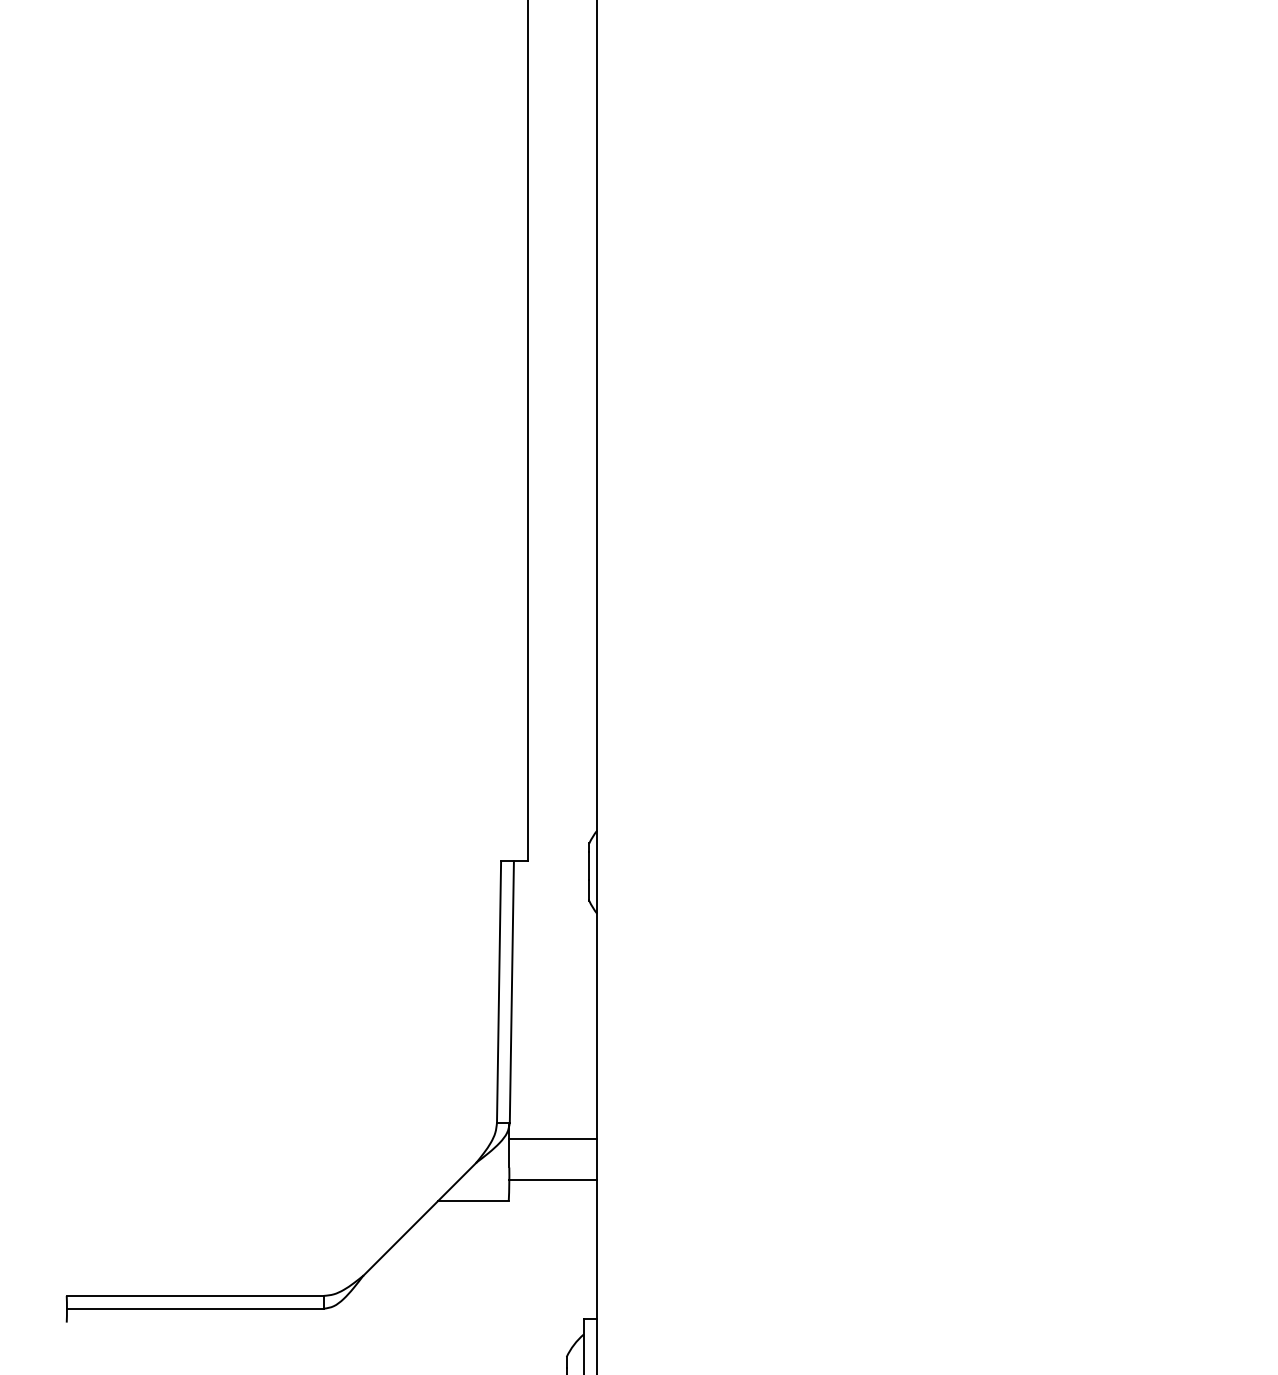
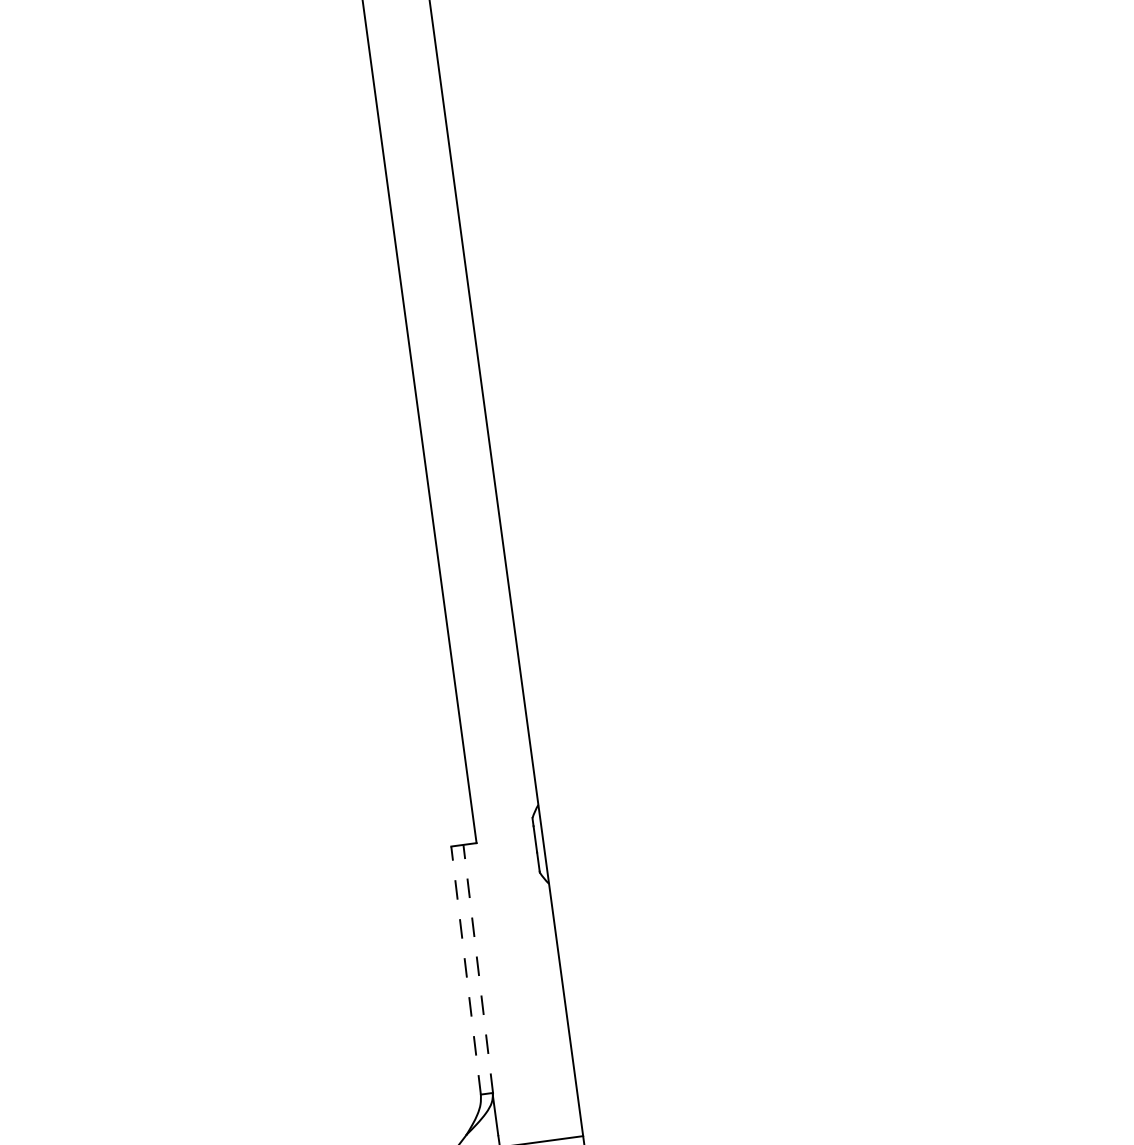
line: (499, 992) -> (466, 970), solid -> dashed
line: (511, 992) -> (477, 969), solid -> dashed
line: (553, 1139) -> (536, 1103), removed

